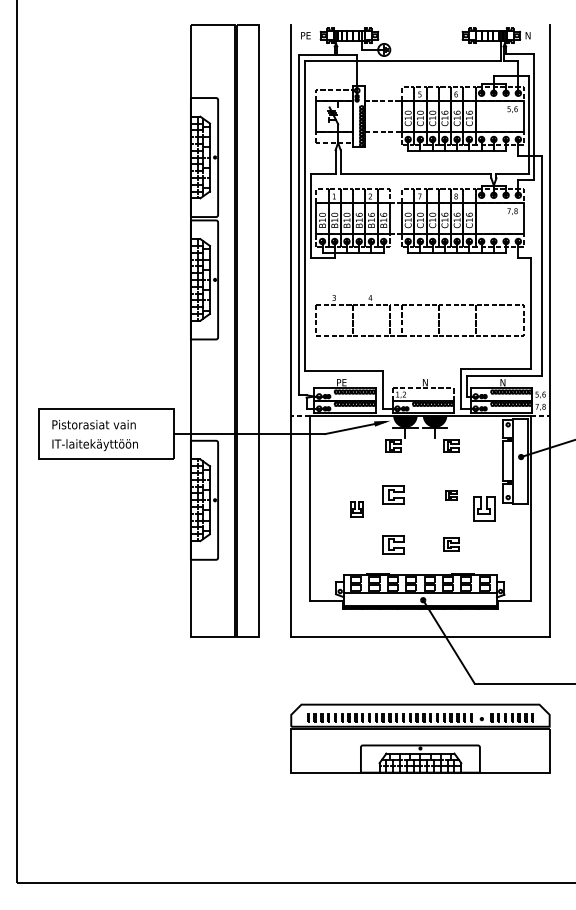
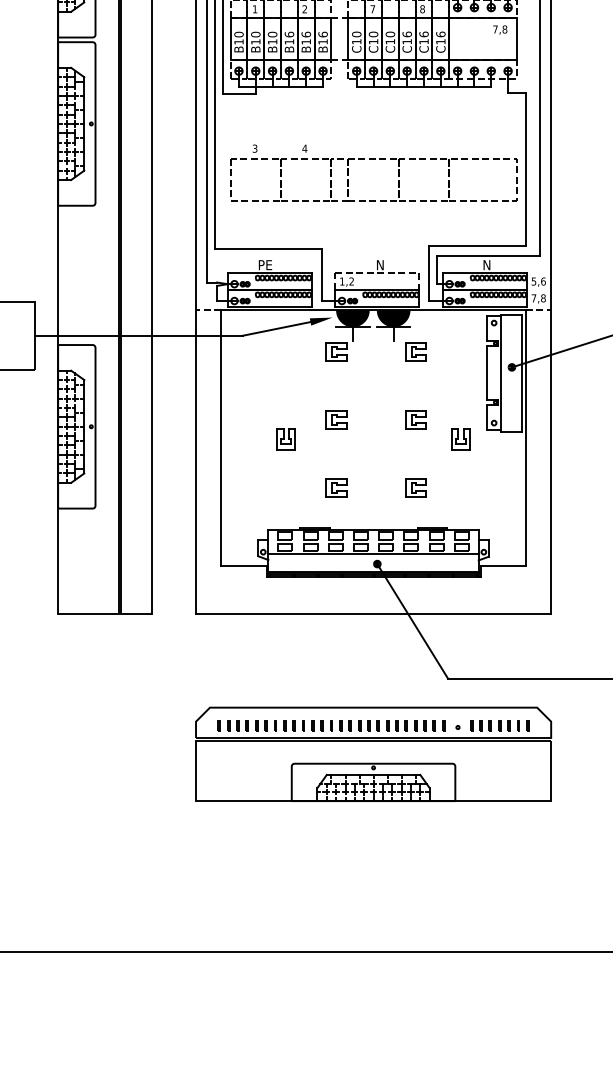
part: (393, 495) -> (336, 420), size x0.71
part: (451, 495) -> (416, 420), size x1.43
part: (483, 509) -> (460, 439), size x0.62
part: (393, 544) -> (336, 487), size x0.71

